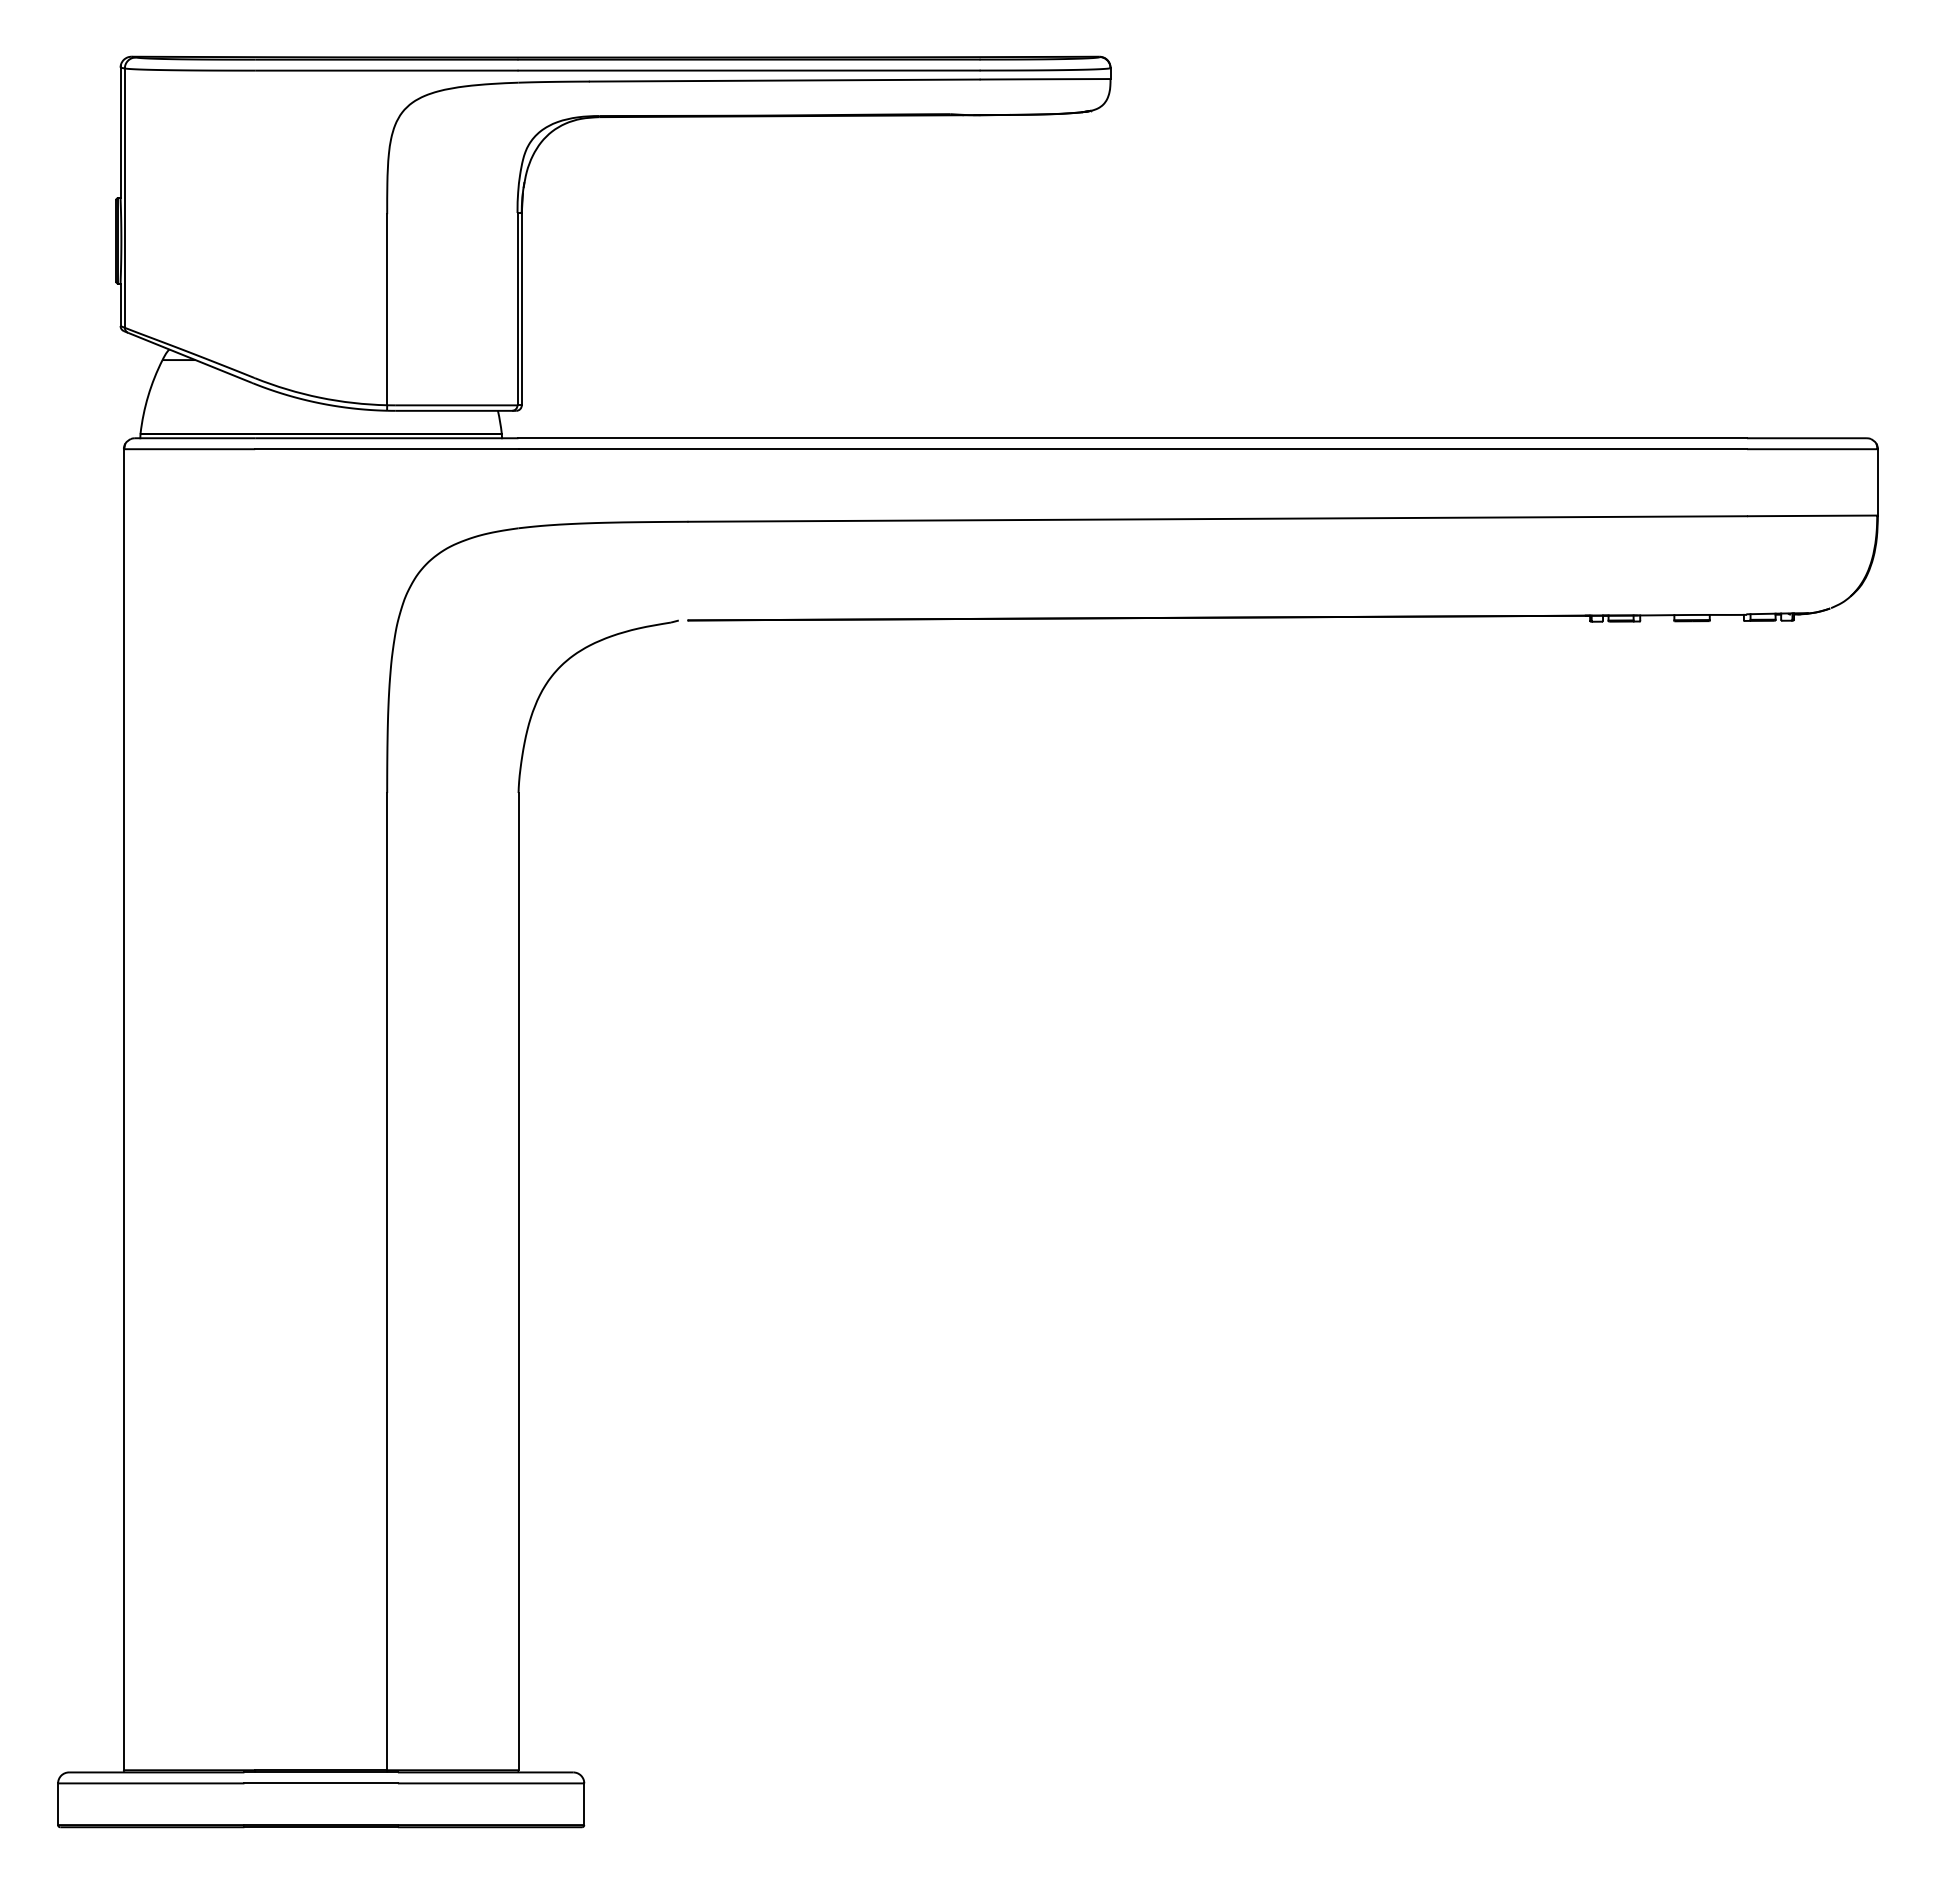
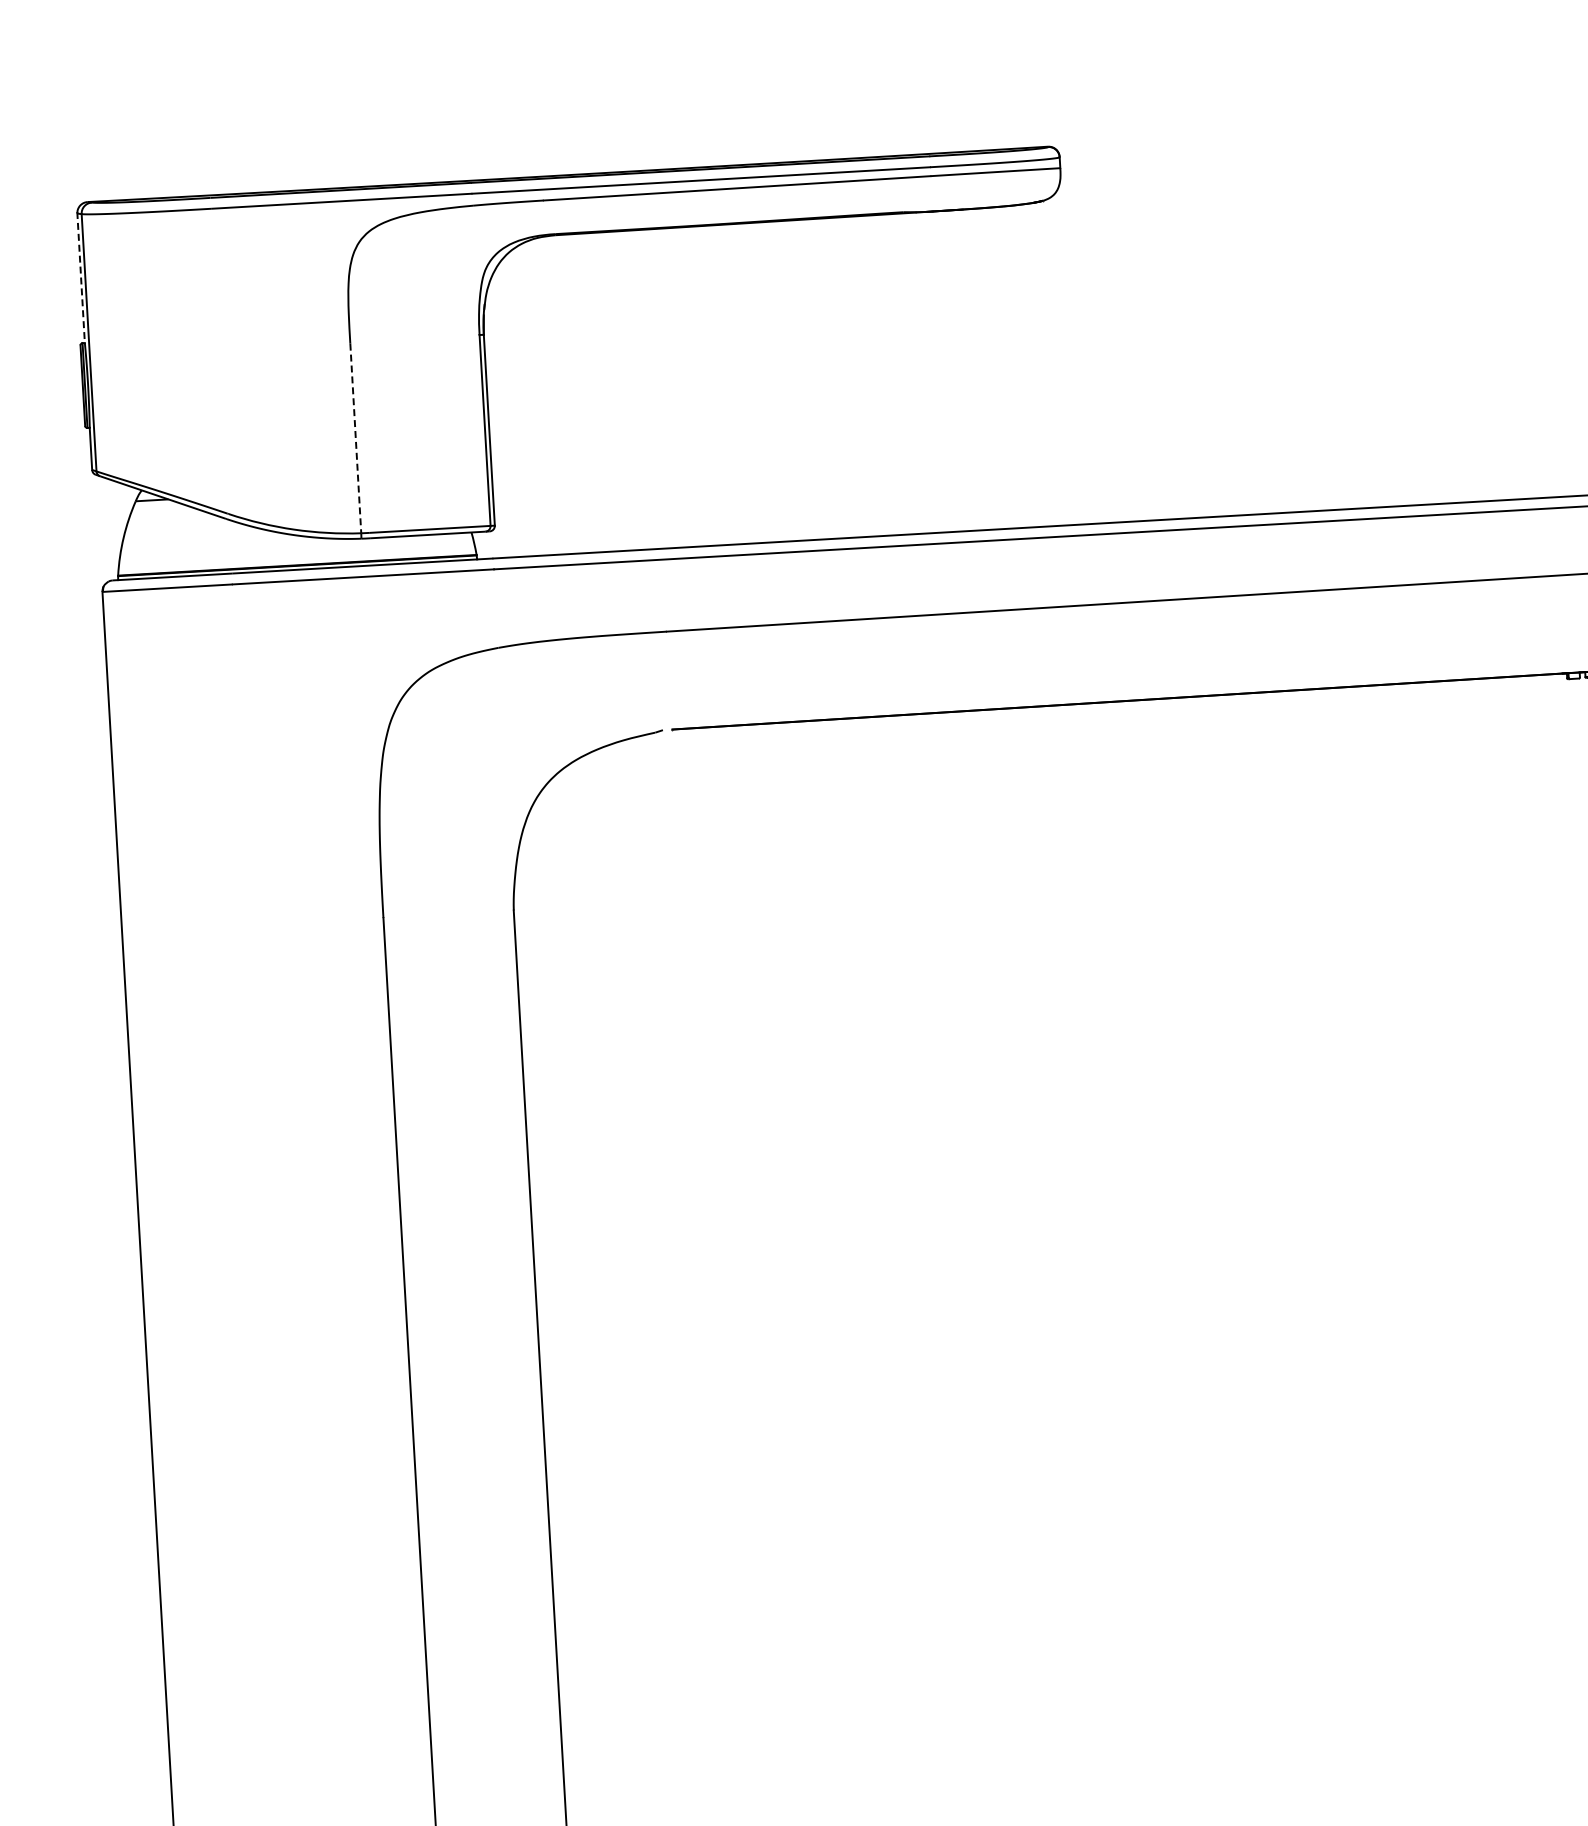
line: (120, 132) -> (81, 277), solid -> dashed
line: (387, 309) -> (356, 438), solid -> dashed

